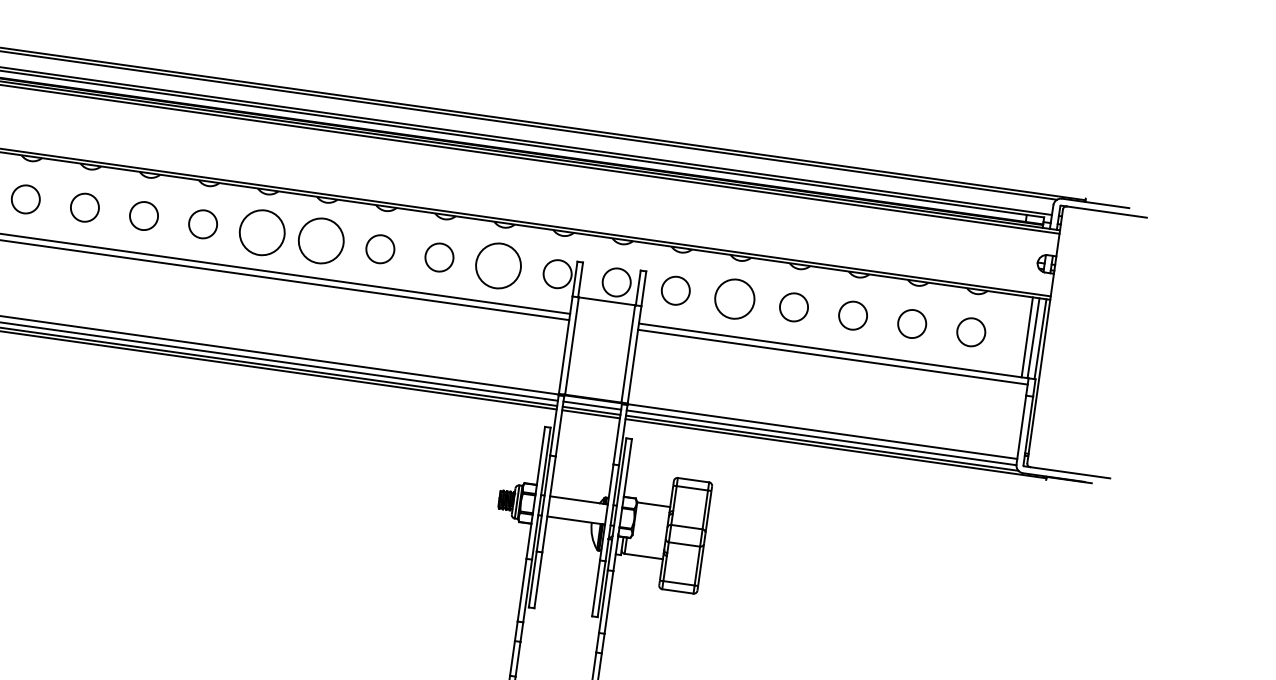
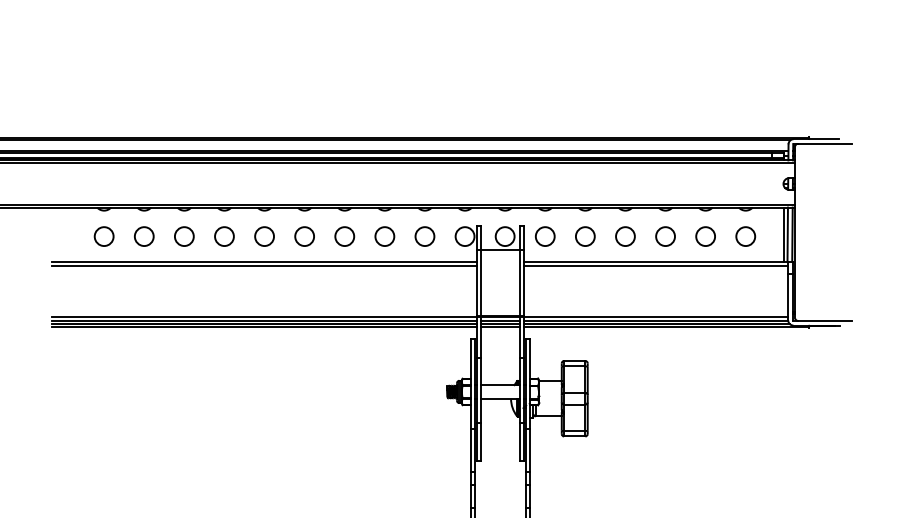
circle: (262, 232) -> (264, 236), size x0.62
circle: (321, 240) -> (304, 236), size x0.62
circle: (497, 265) -> (424, 236), size x0.62
circle: (735, 298) -> (585, 236), size x0.71

